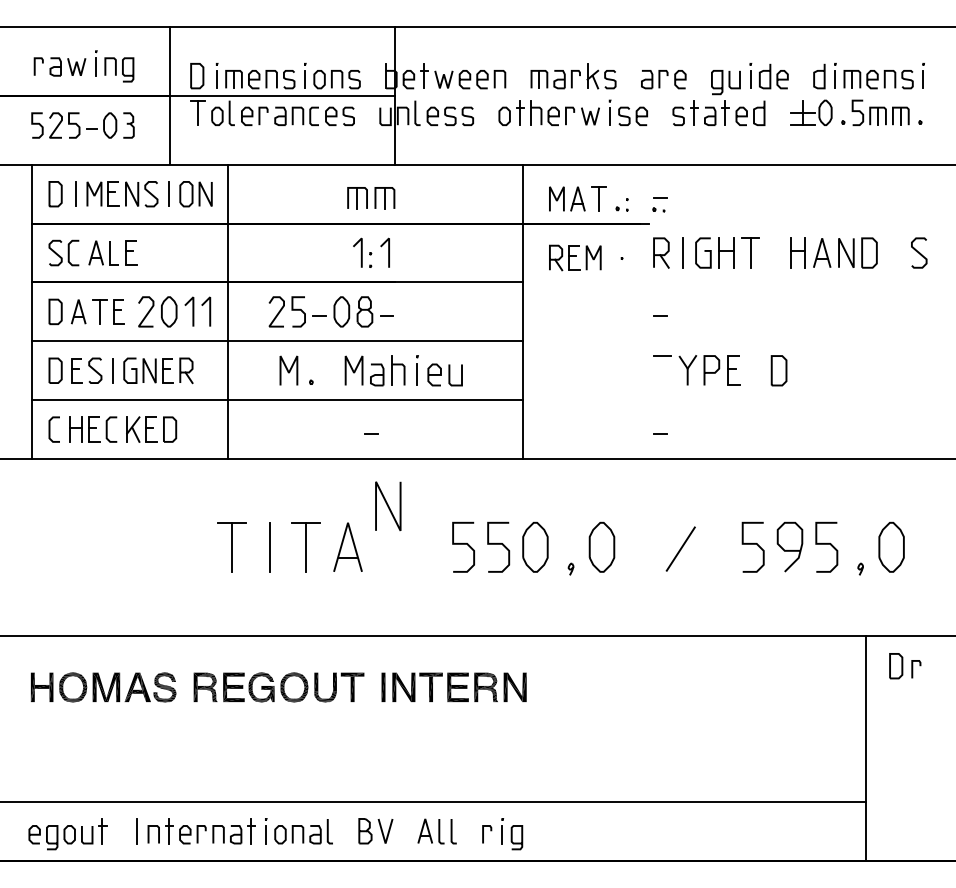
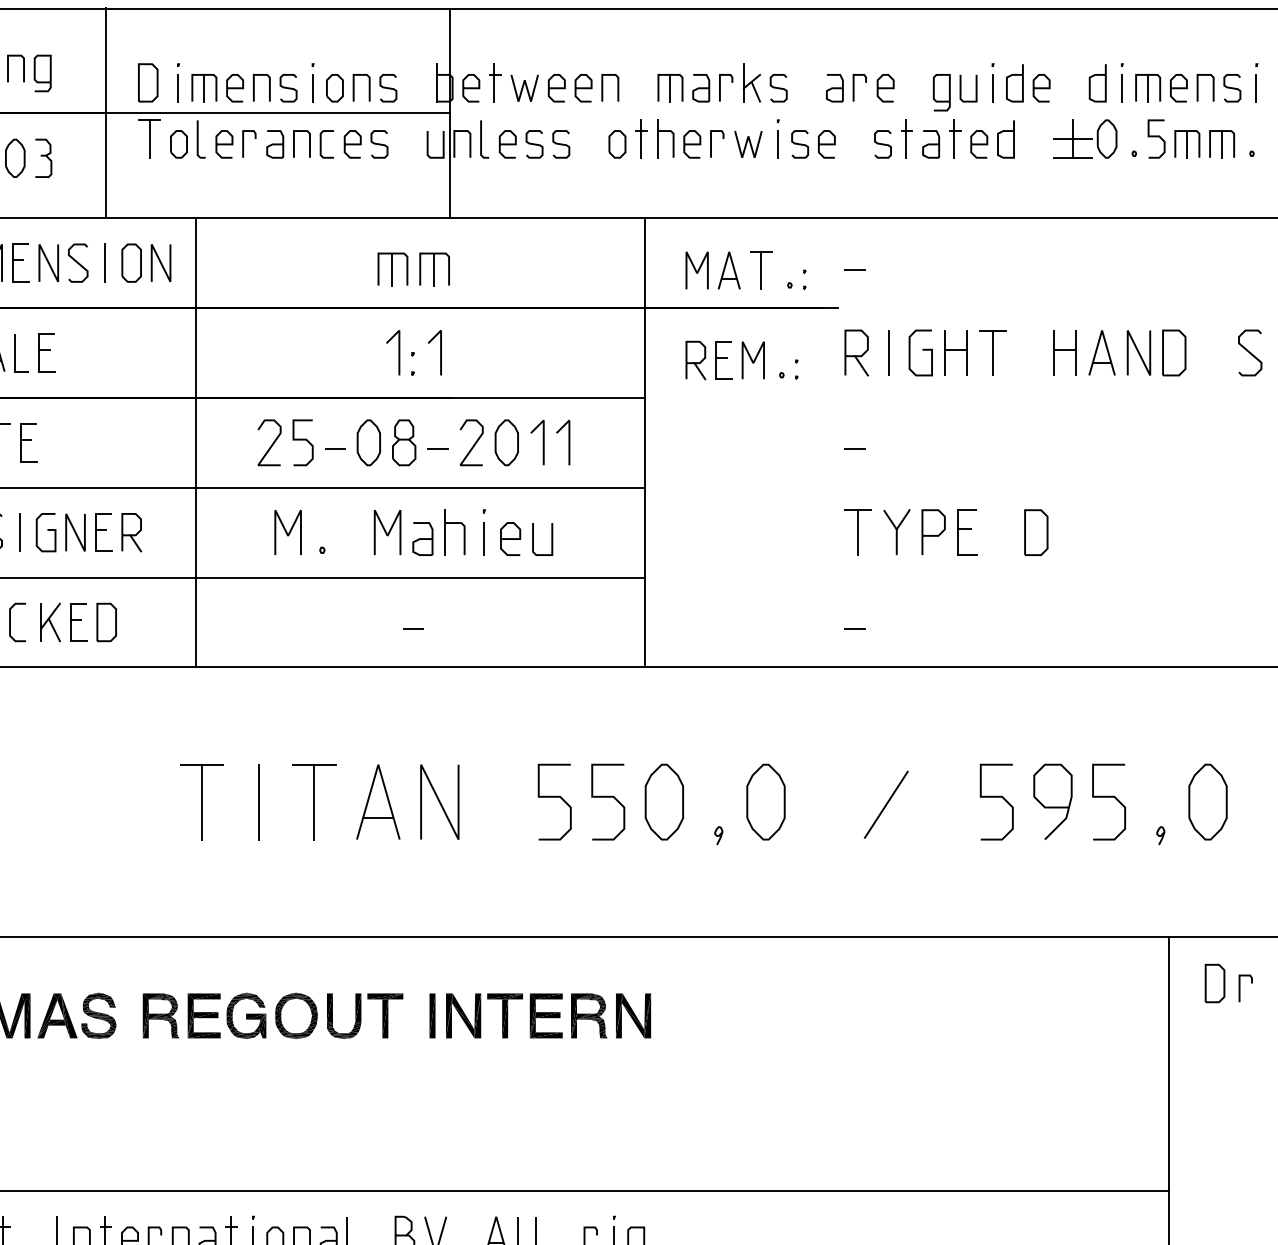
part: (658, 209) -> (788, 375), moved
part: (174, 311) -> (514, 442), moved
line: (662, 370) -> (858, 532), added
line: (388, 505) -> (440, 800), moved

